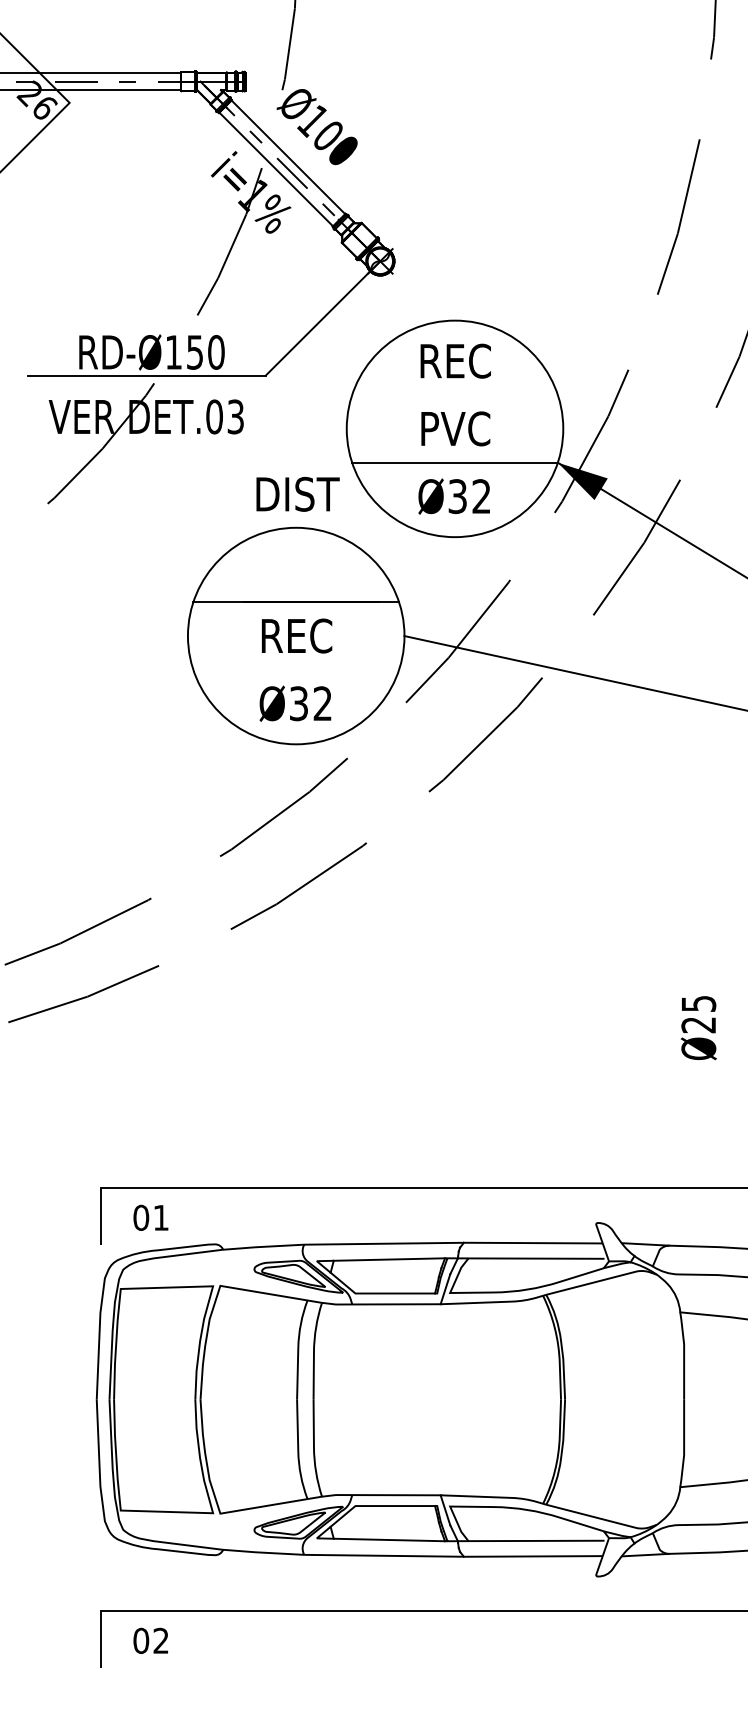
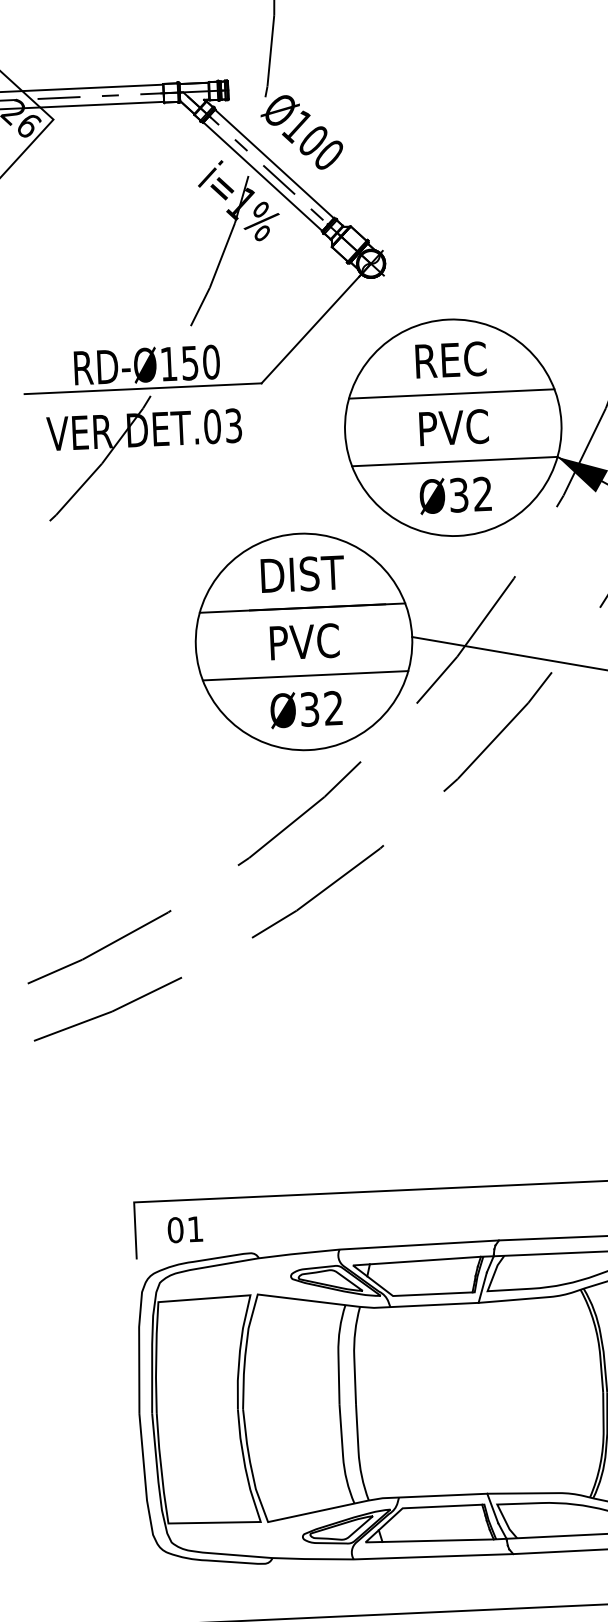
line: (454, 395) -> (451, 394), added
text: (297, 493) -> (302, 573), moved
text: (296, 635) -> (304, 641), REC -> PVC
line: (296, 669) -> (305, 675), added

